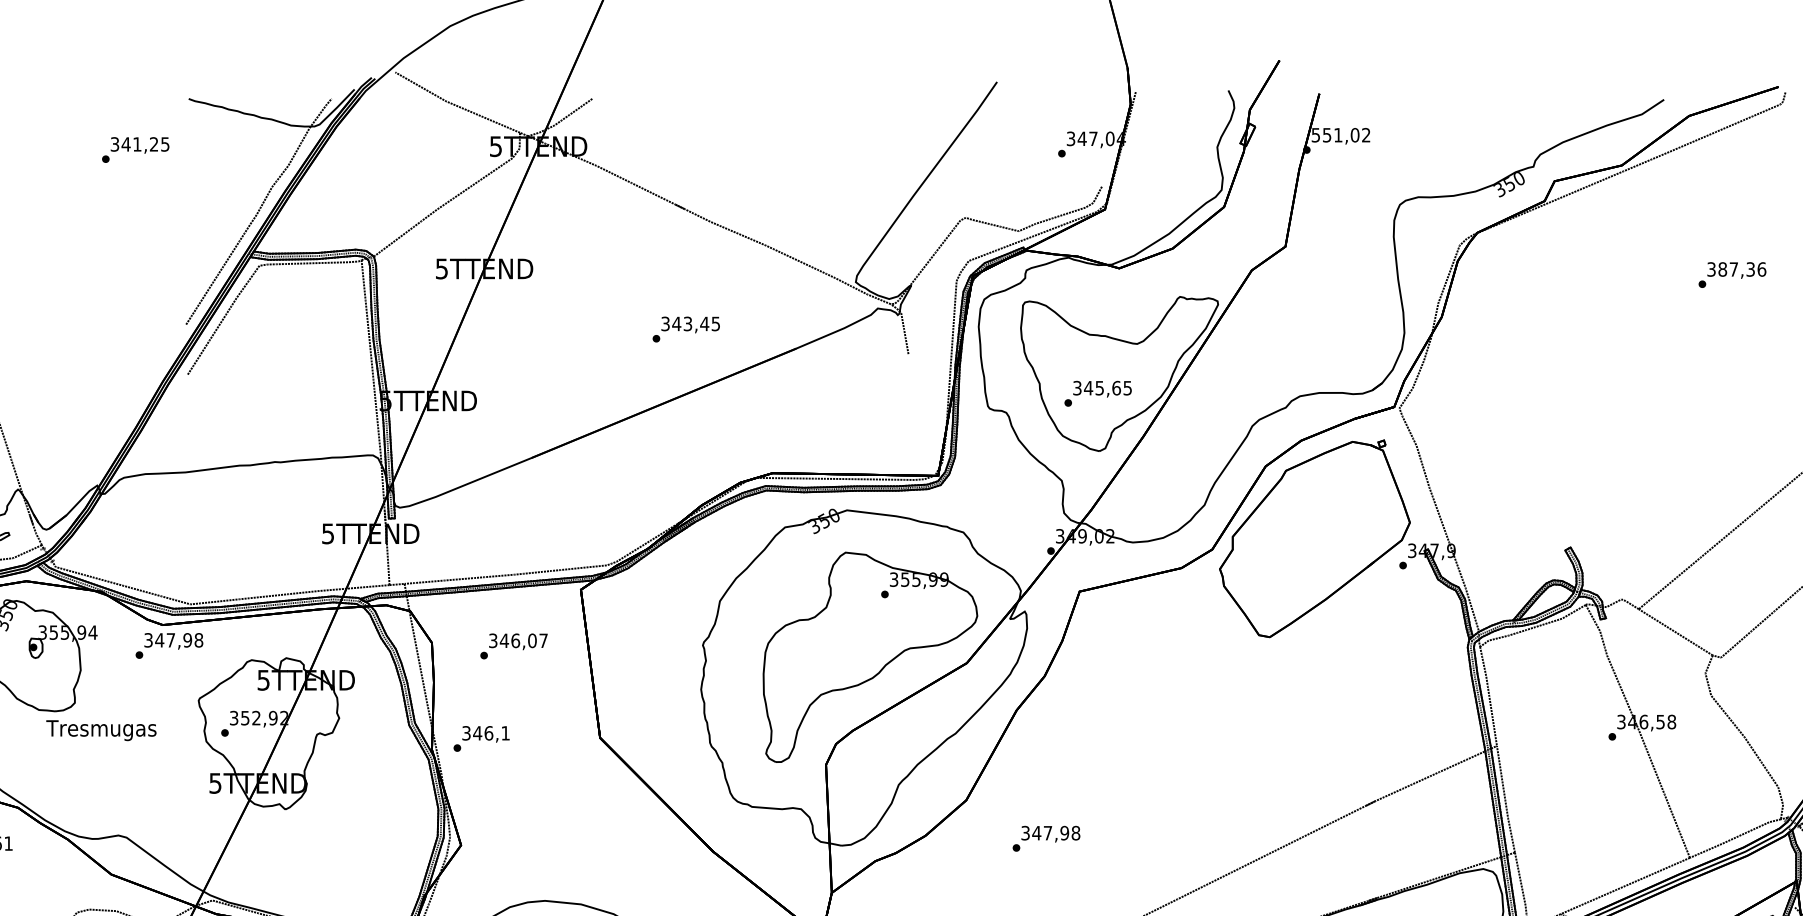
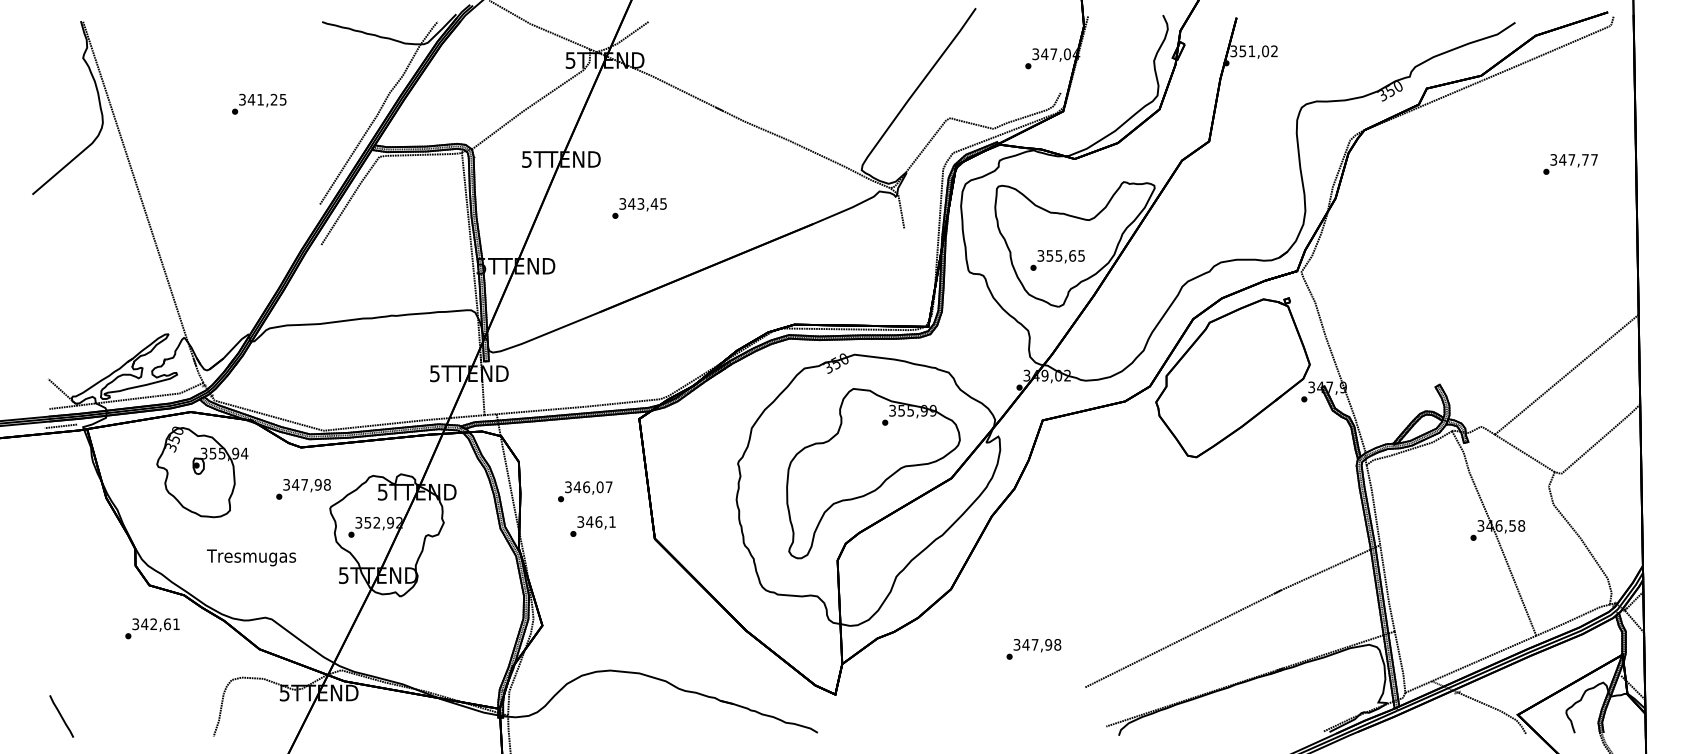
text: (1315, 134) -> (1233, 50), 551,02 -> 351,02
text: (136, 149) -> (259, 103), moved
text: (1742, 268) -> (1578, 159), 387,36 -> 347,77
text: (686, 329) -> (639, 208), moved
text: (1088, 387) -> (1049, 255), 345,65 -> 355,65
text: (169, 646) -> (303, 489), moved
text: (514, 646) -> (585, 491), moved
text: (101, 730) -> (251, 557), moved
text: (480, 738) -> (592, 526), moved
text: (1046, 838) -> (1033, 649), moved

